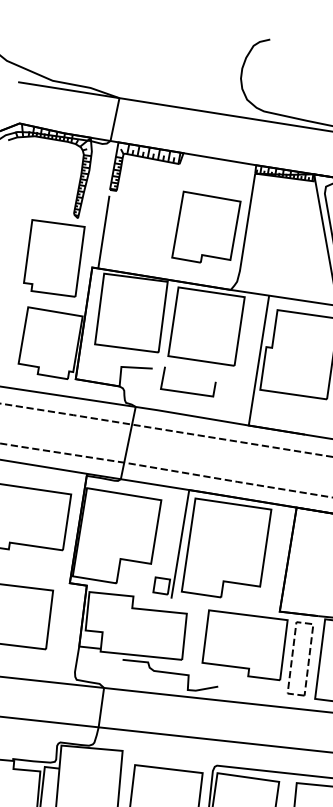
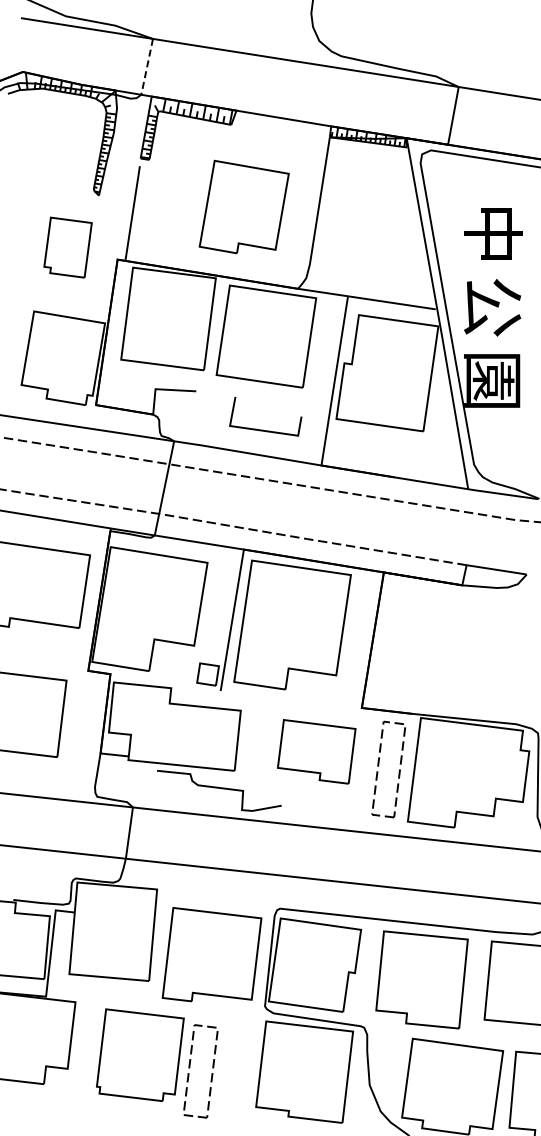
line: (115, 119) -> (147, 66), solid -> dashed
part: (205, 226) -> (243, 206), moved
part: (53, 258) -> (67, 247), size x0.6
line: (186, 391) -> (263, 429), moved
part: (244, 645) -> (316, 751), size x0.7

